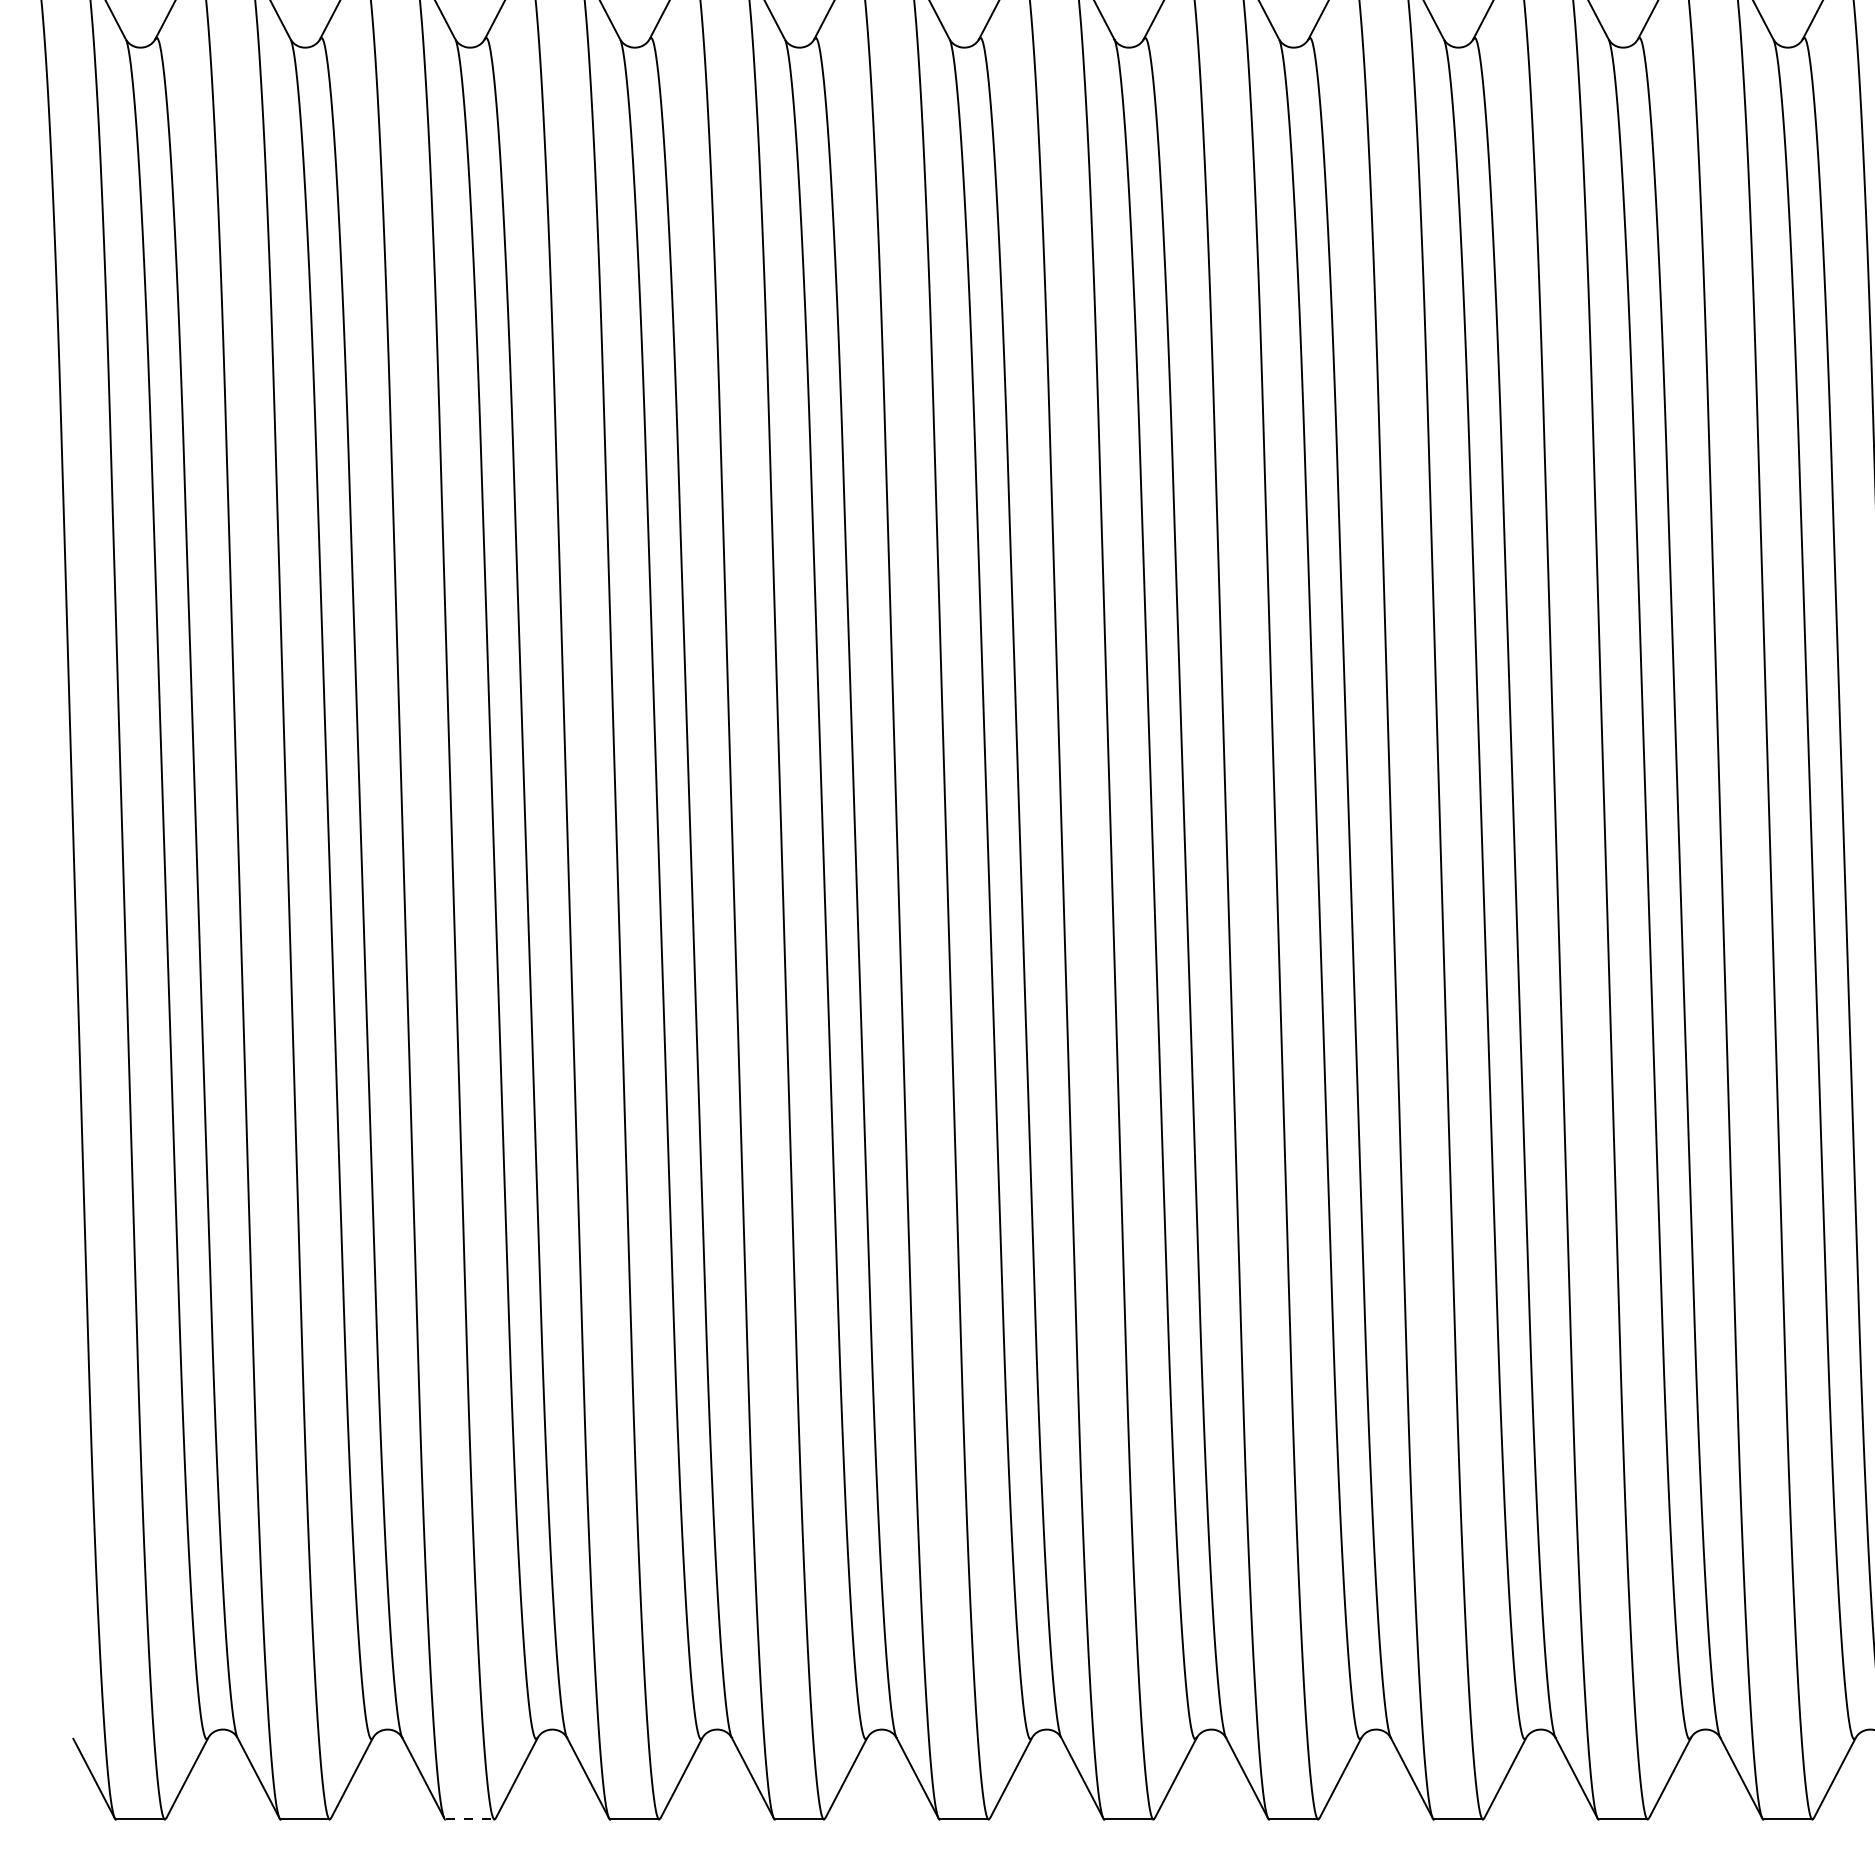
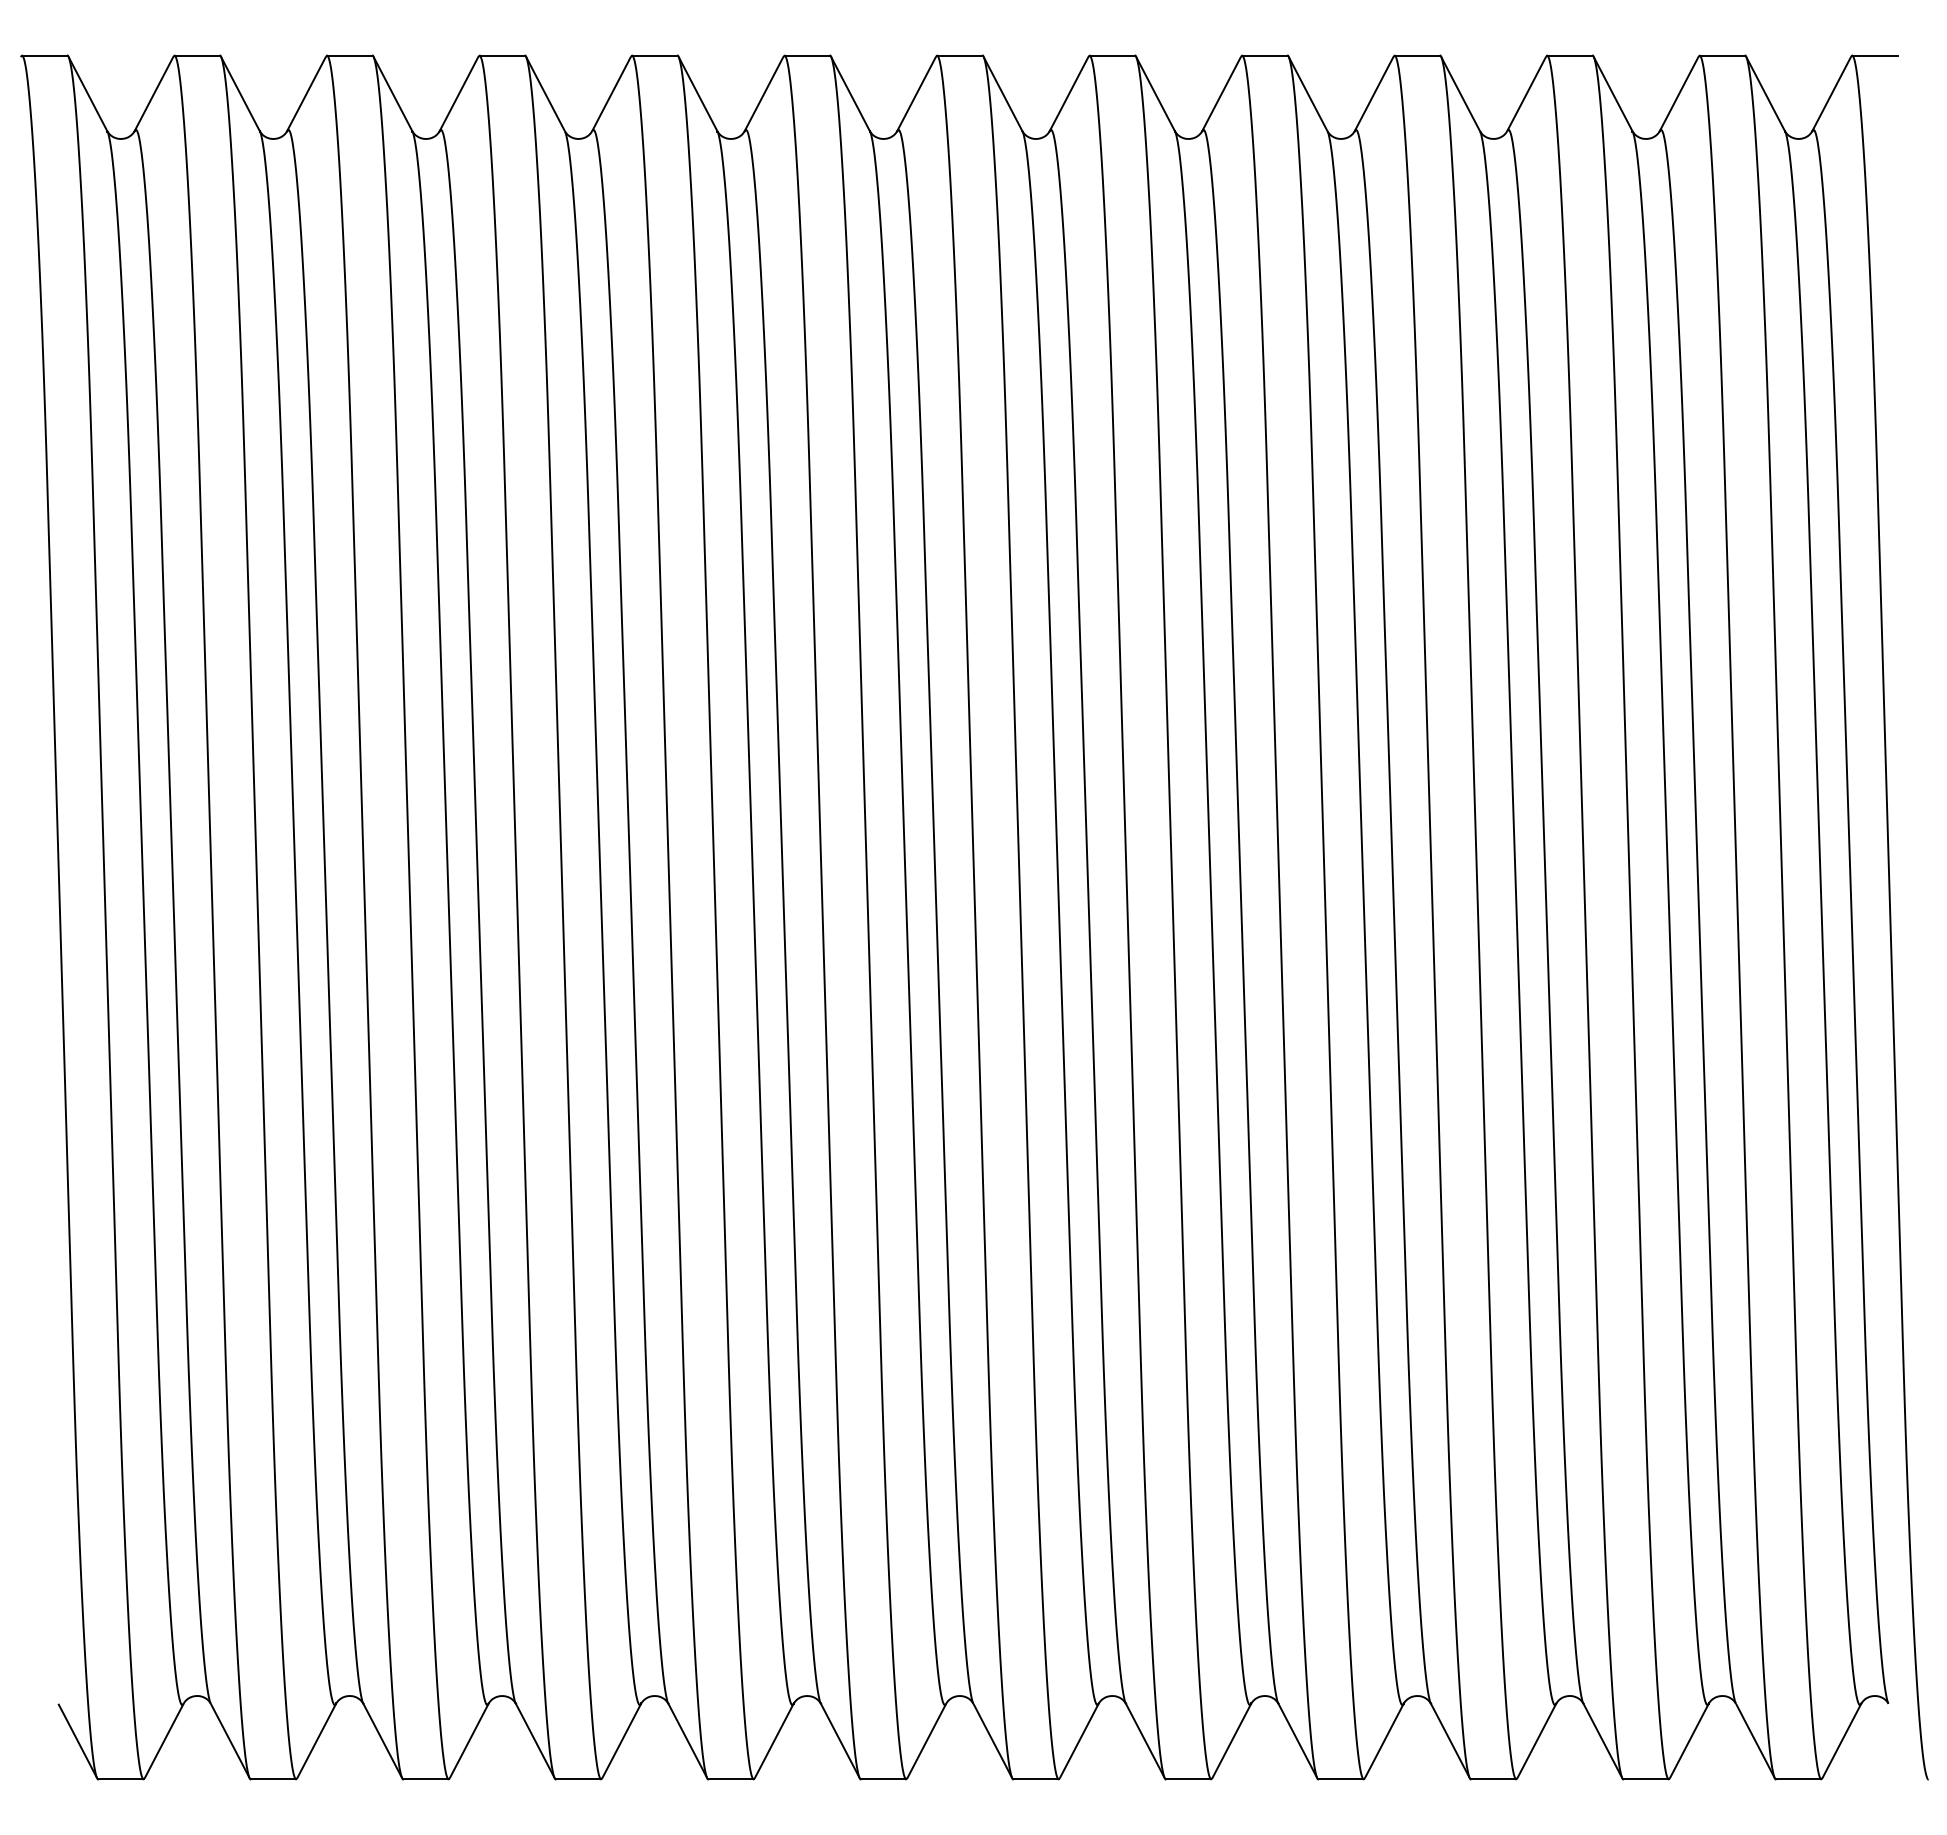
line: (470, 1819) -> (426, 1779), dashed -> solid

